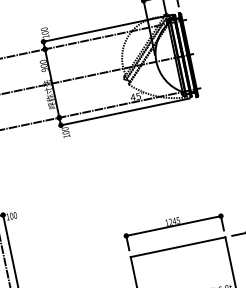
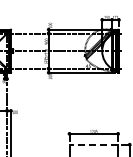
line: (177, 246) -> (93, 144), solid -> dashed

